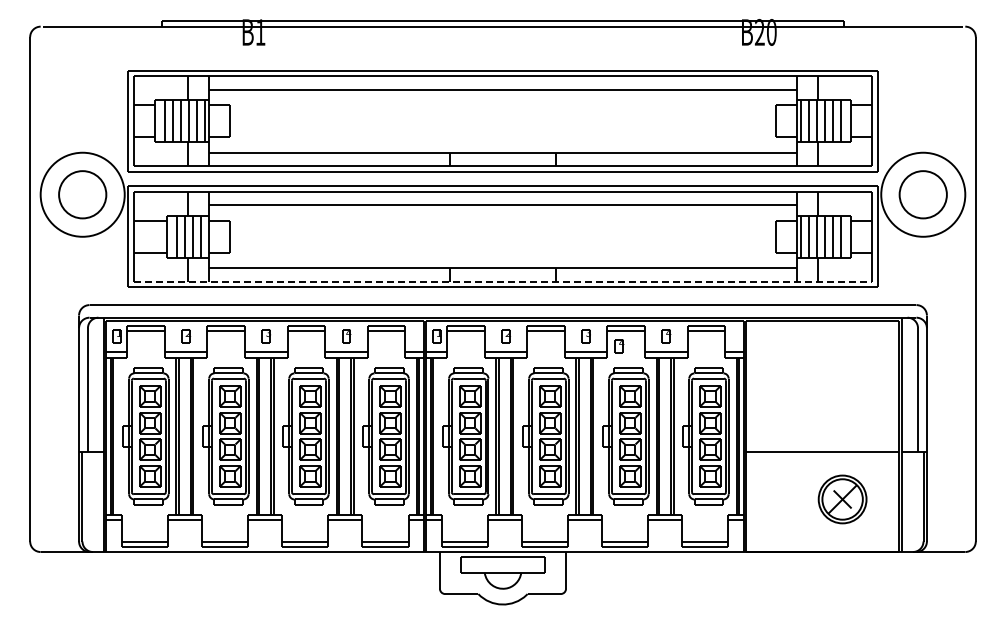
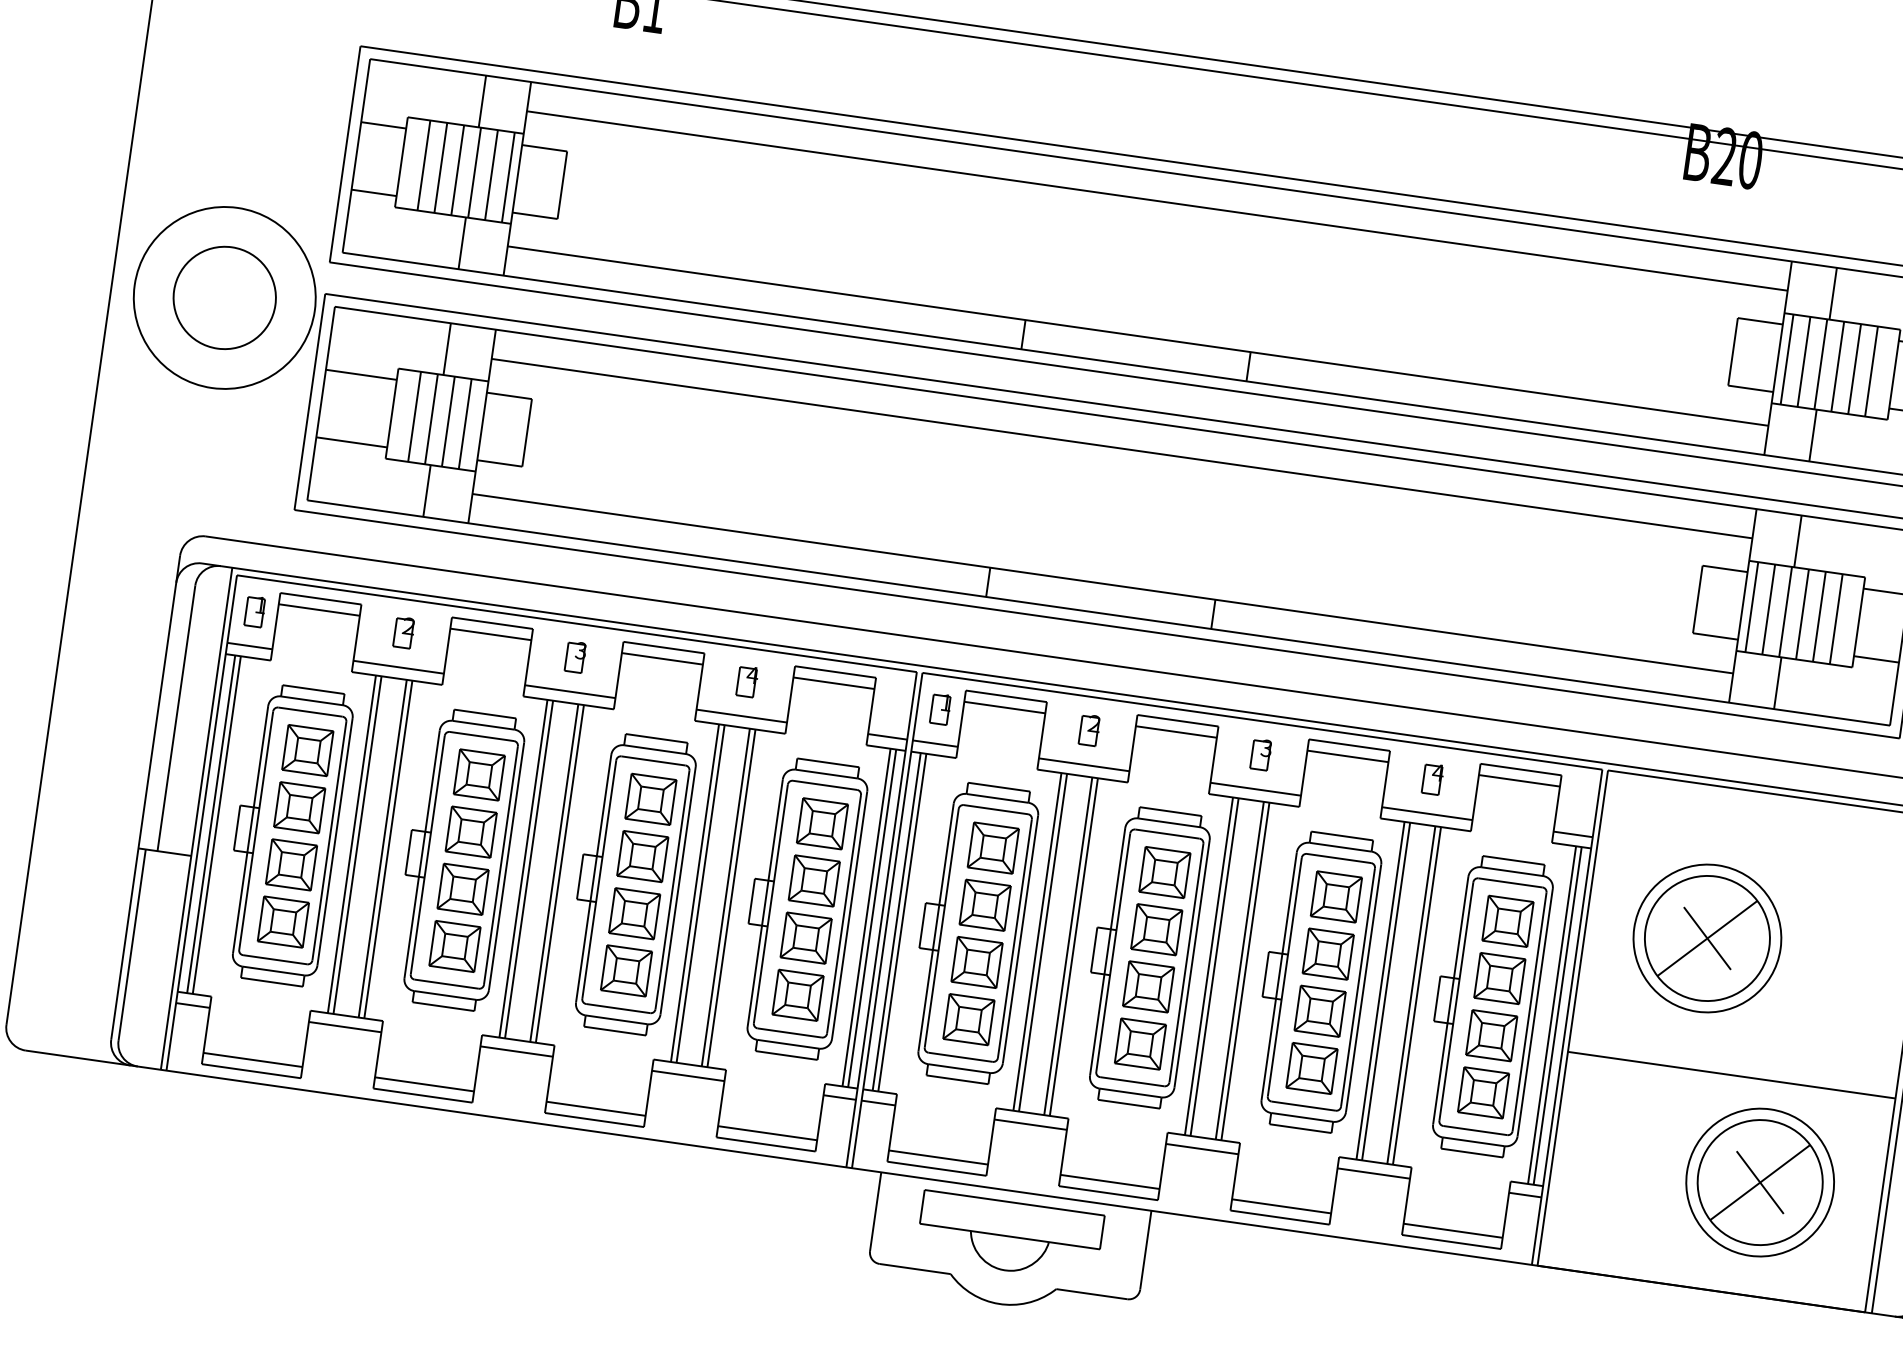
line: (503, 281) -> (1099, 612), dashed -> solid
part: (619, 346) -> (1328, 786), removed
part: (802, 391) -> (1707, 938), added
part: (842, 499) -> (1759, 1182), size x1.43

